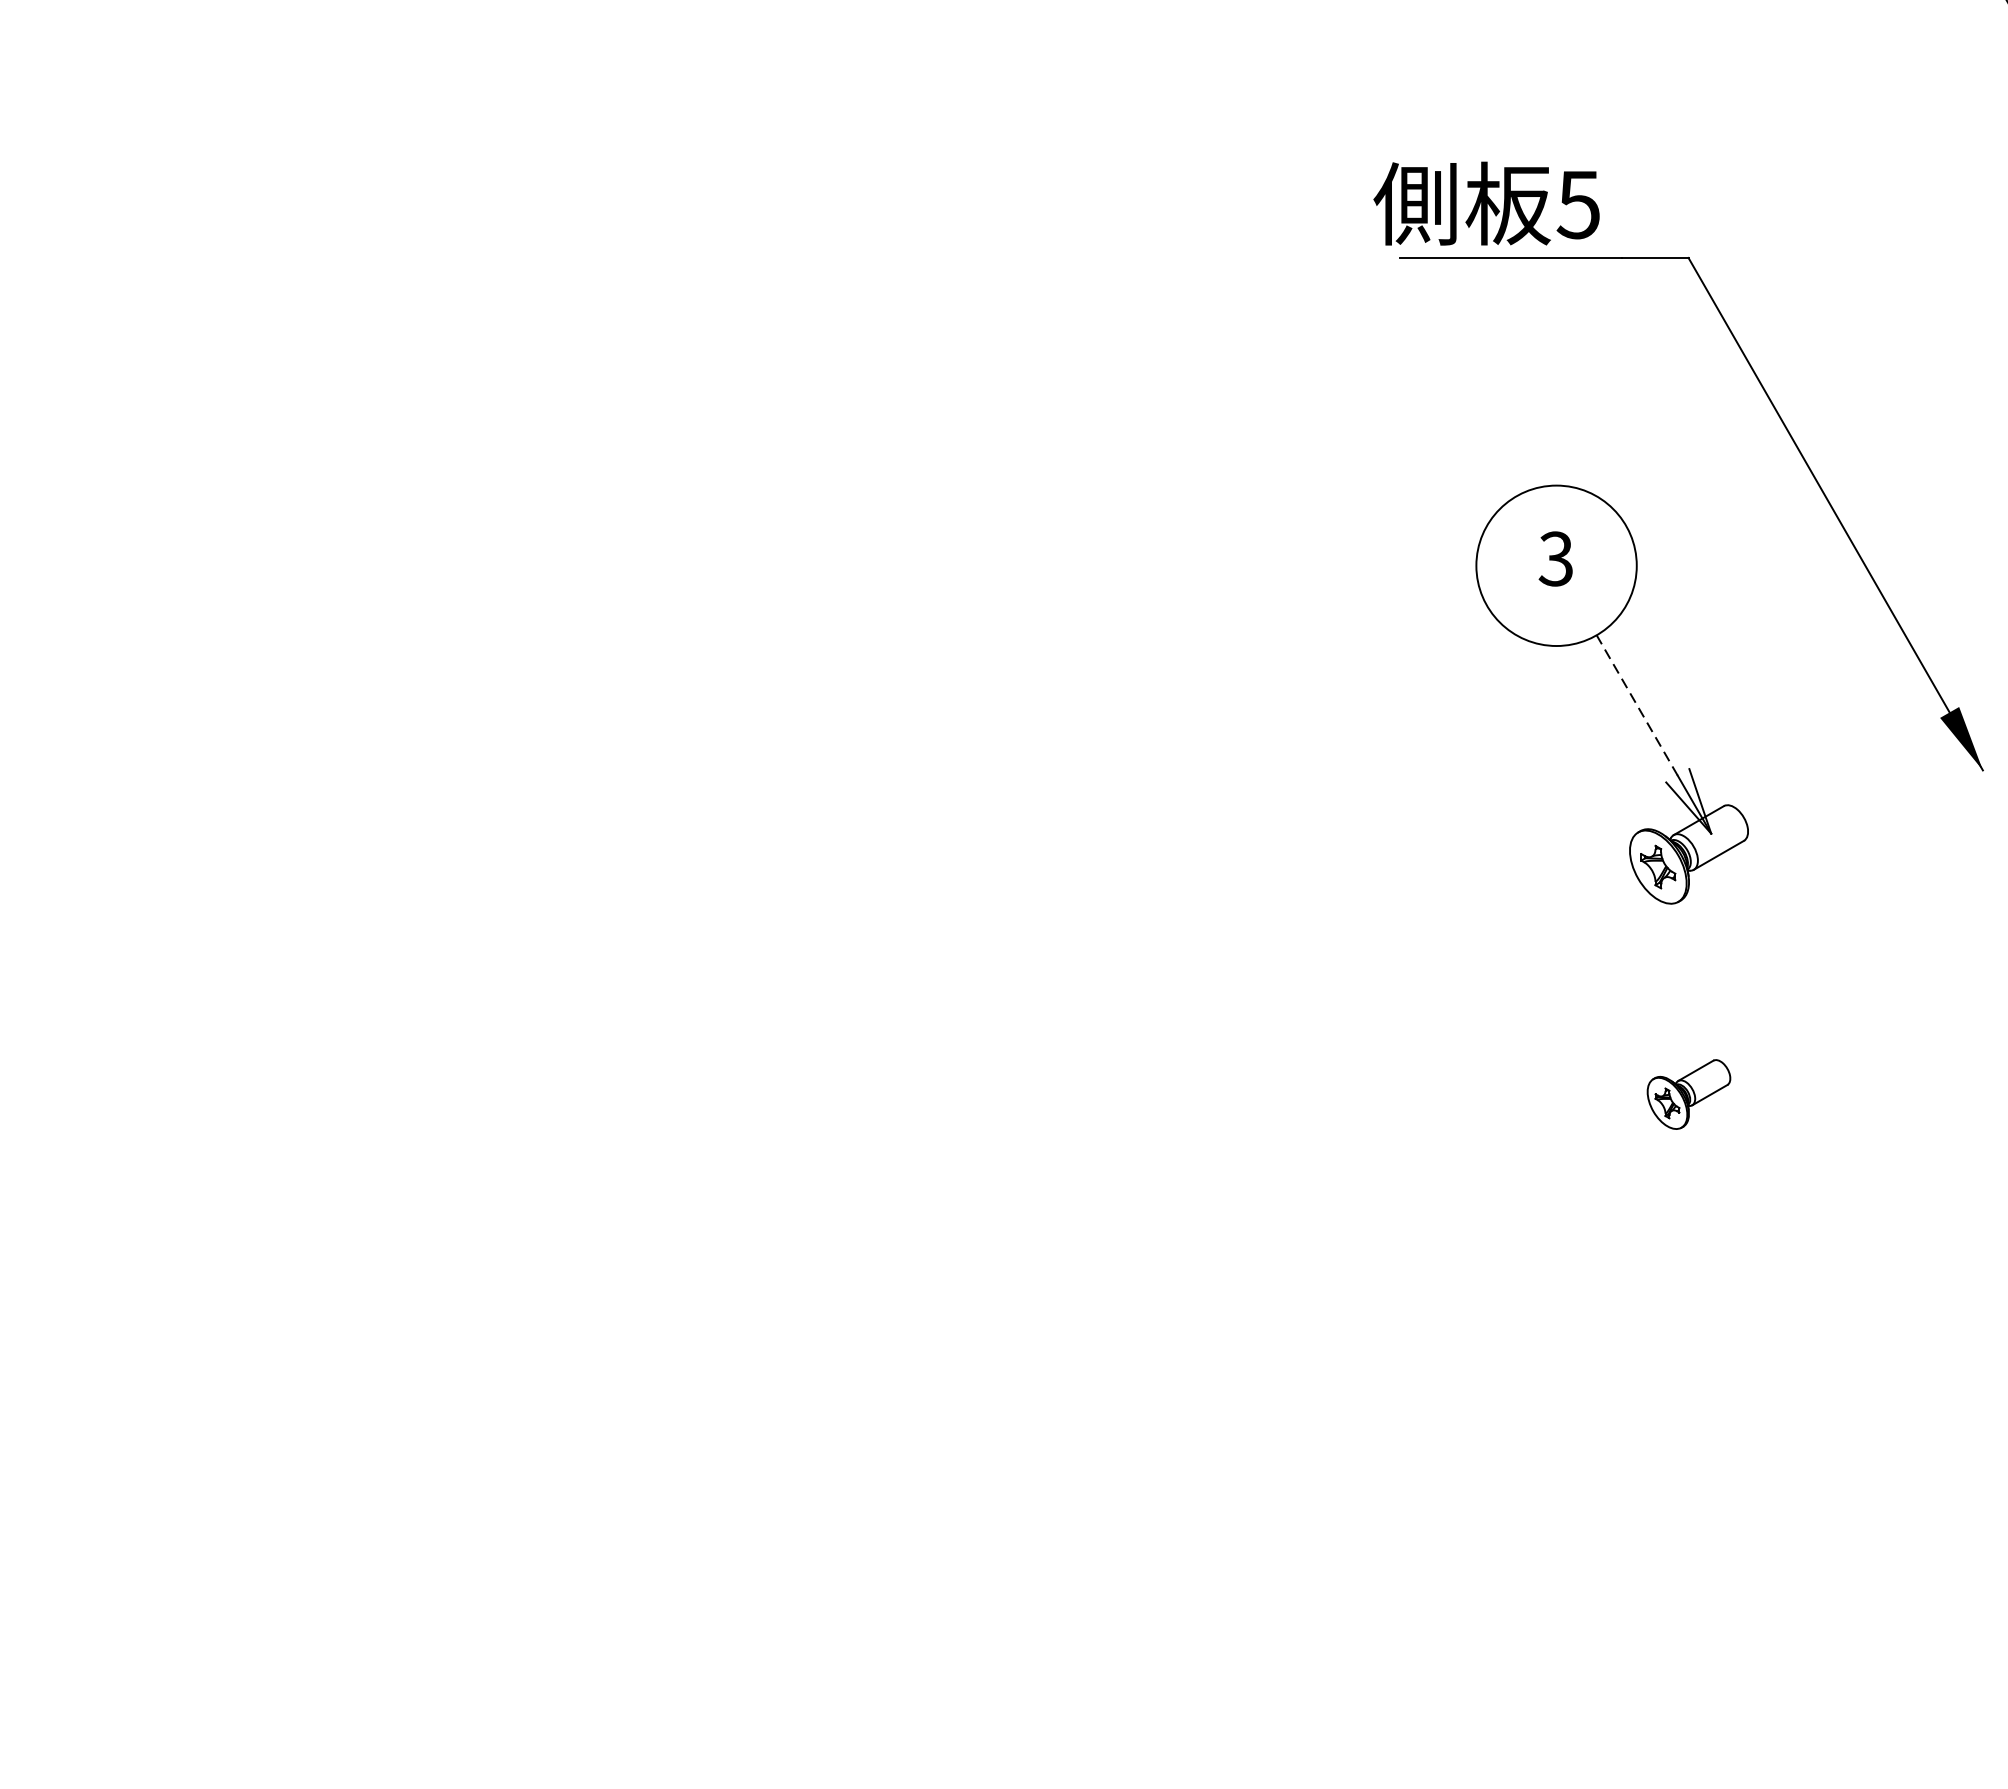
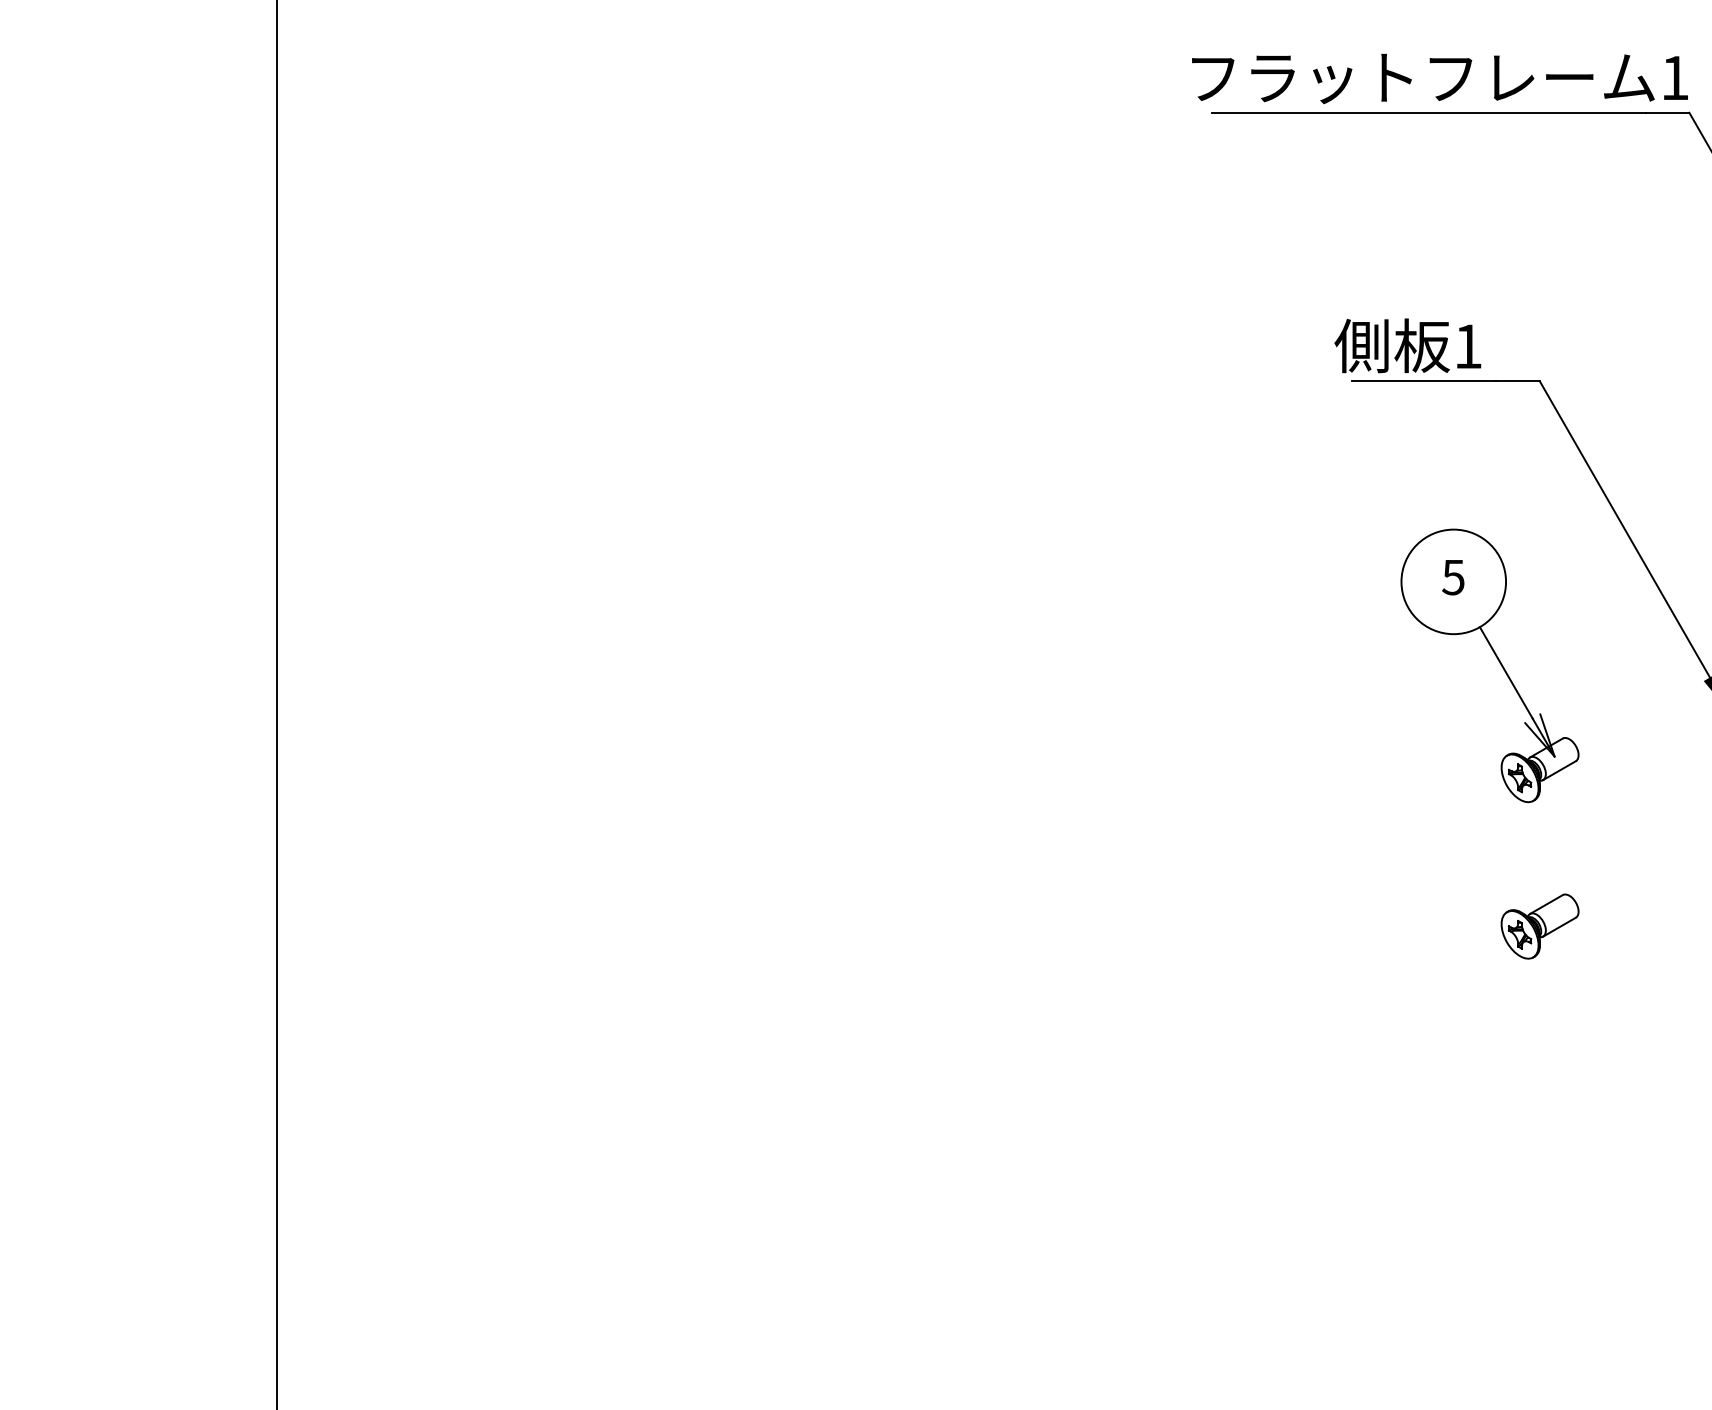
text: (1577, 204) -> (1467, 346), 5 -> 1
text: (1556, 559) -> (1453, 577), 3 -> 5
line: (1637, 704) -> (1506, 672), dashed -> solid
part: (1688, 1094) -> (1539, 926), size x1.43

